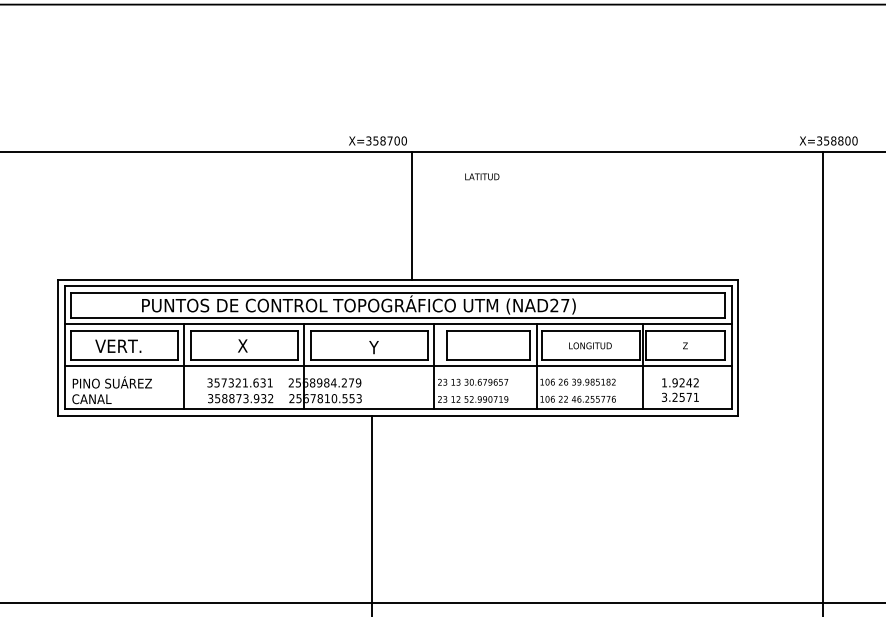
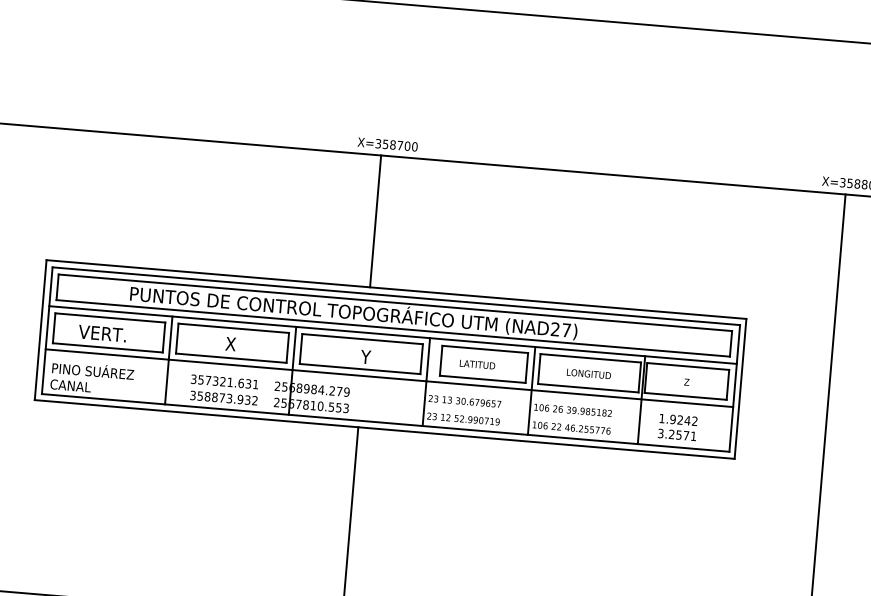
text: (482, 176) -> (477, 364), moved
line: (412, 216) -> (375, 221), moved

